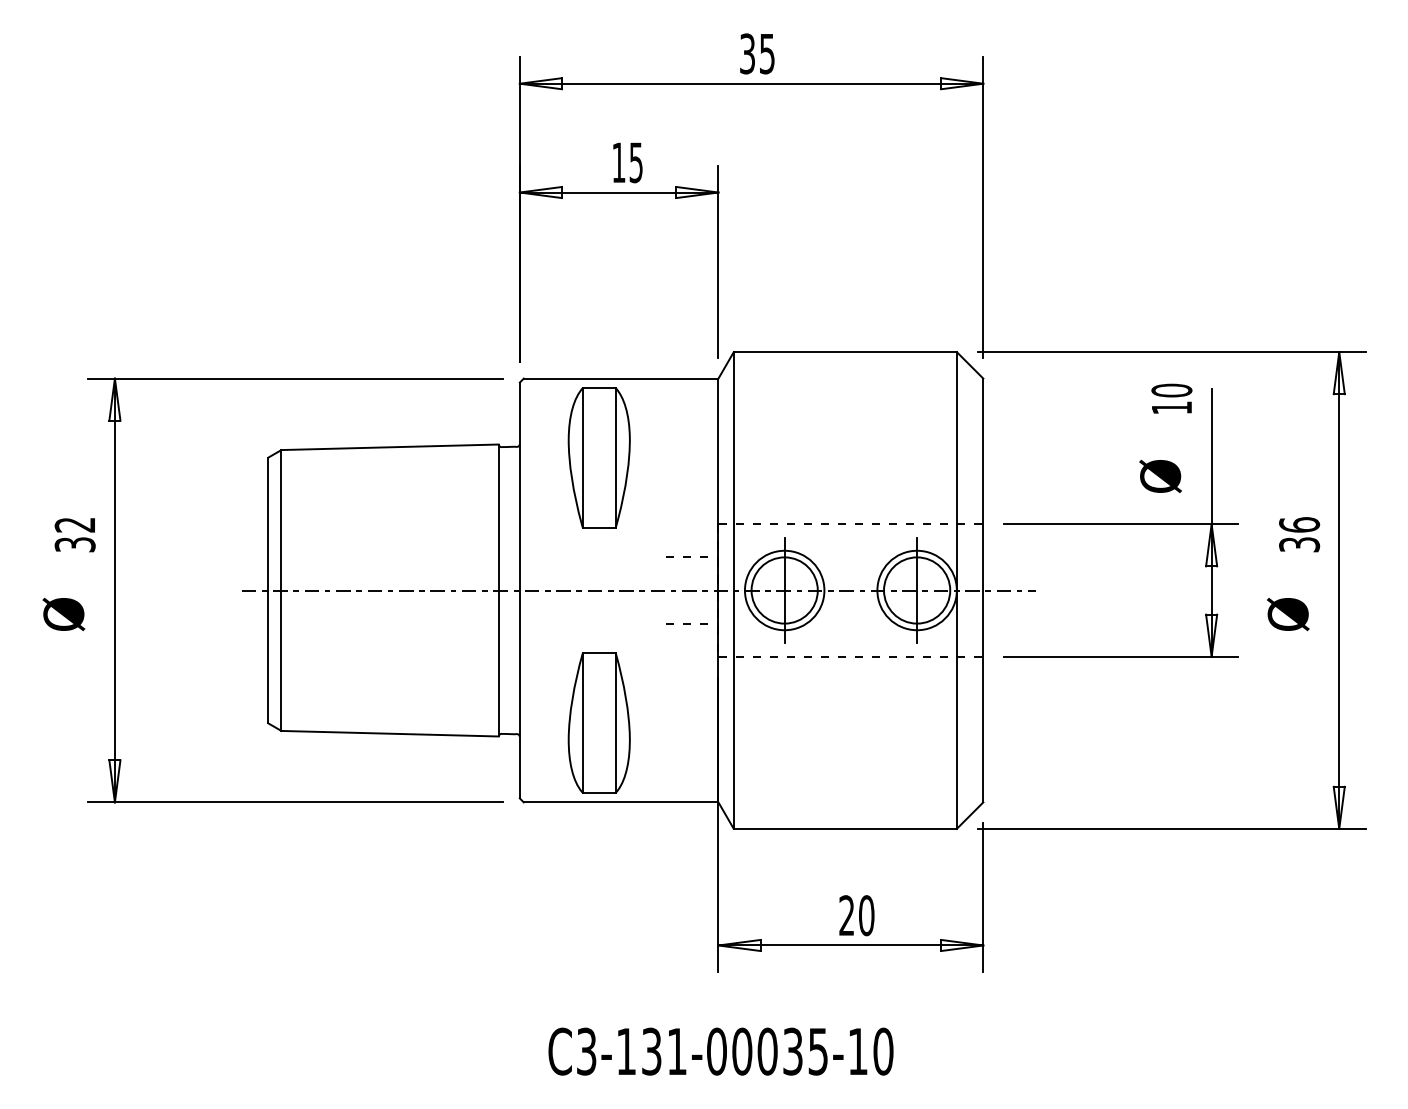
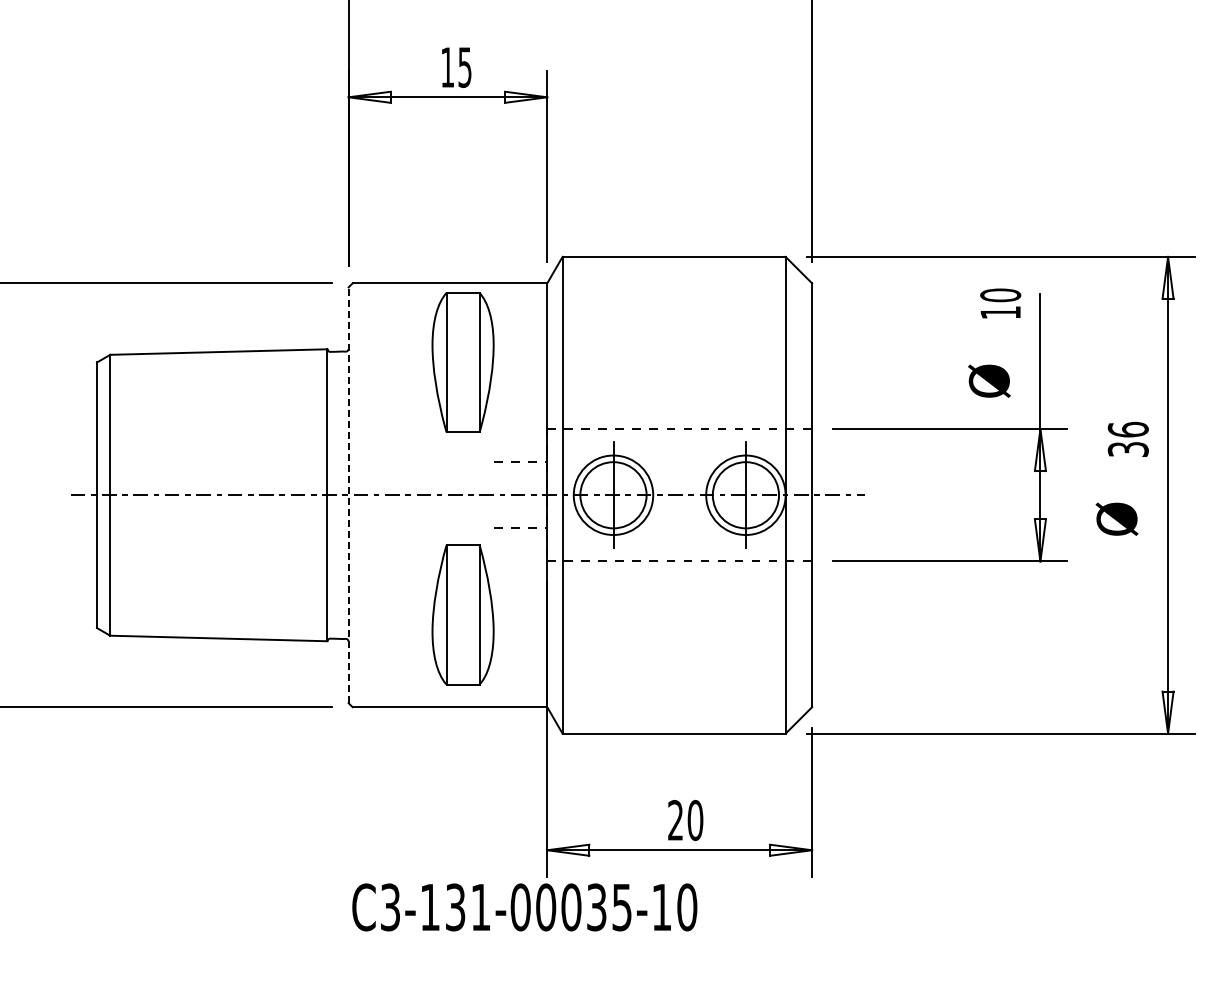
part: (598, 457) -> (462, 362), moved
line: (519, 590) -> (348, 495), solid -> dashed
part: (598, 722) -> (462, 614), moved
text: (720, 1051) -> (524, 907), moved

